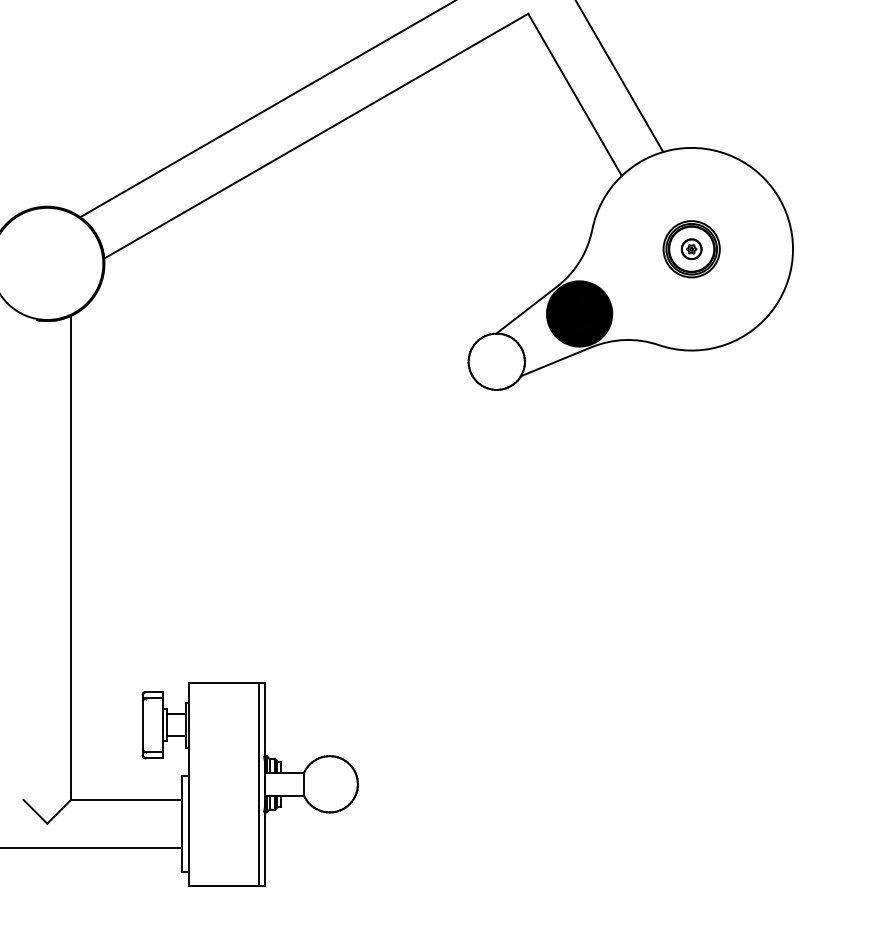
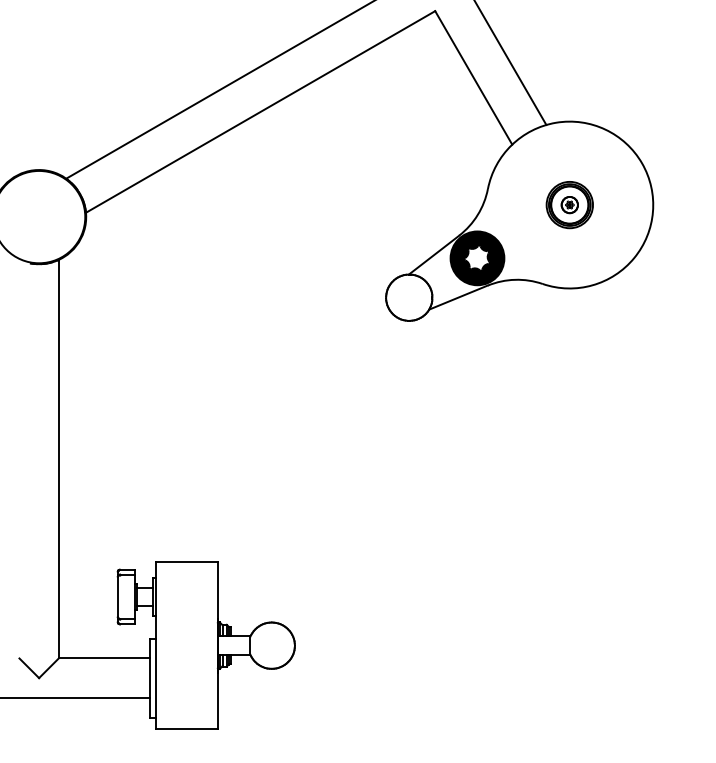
fill: (578, 312) -> (476, 257), removed
line: (259, 784) -> (213, 645), removed

